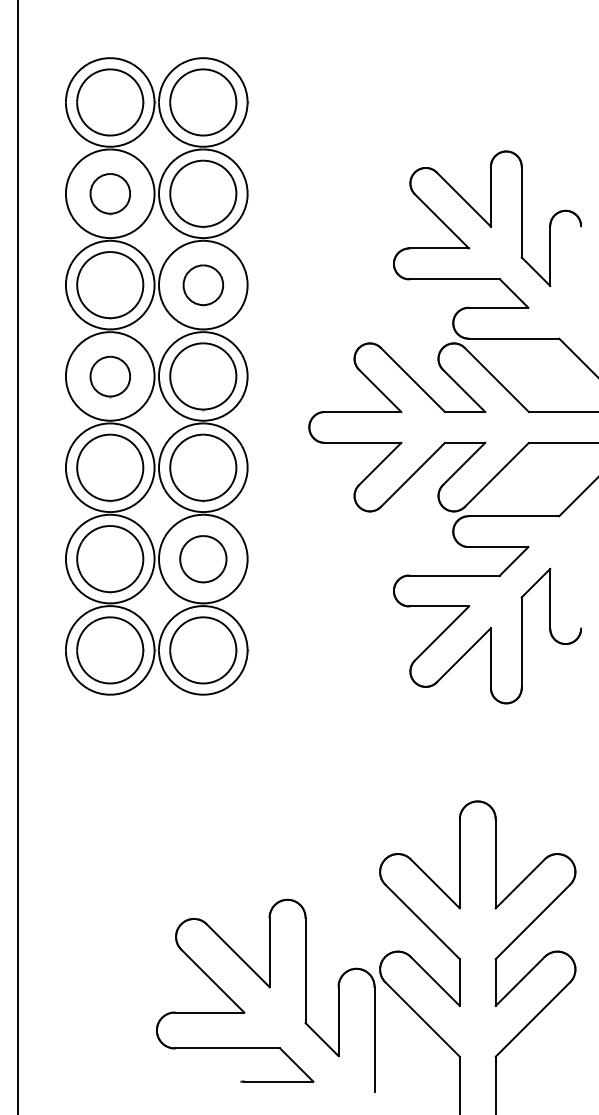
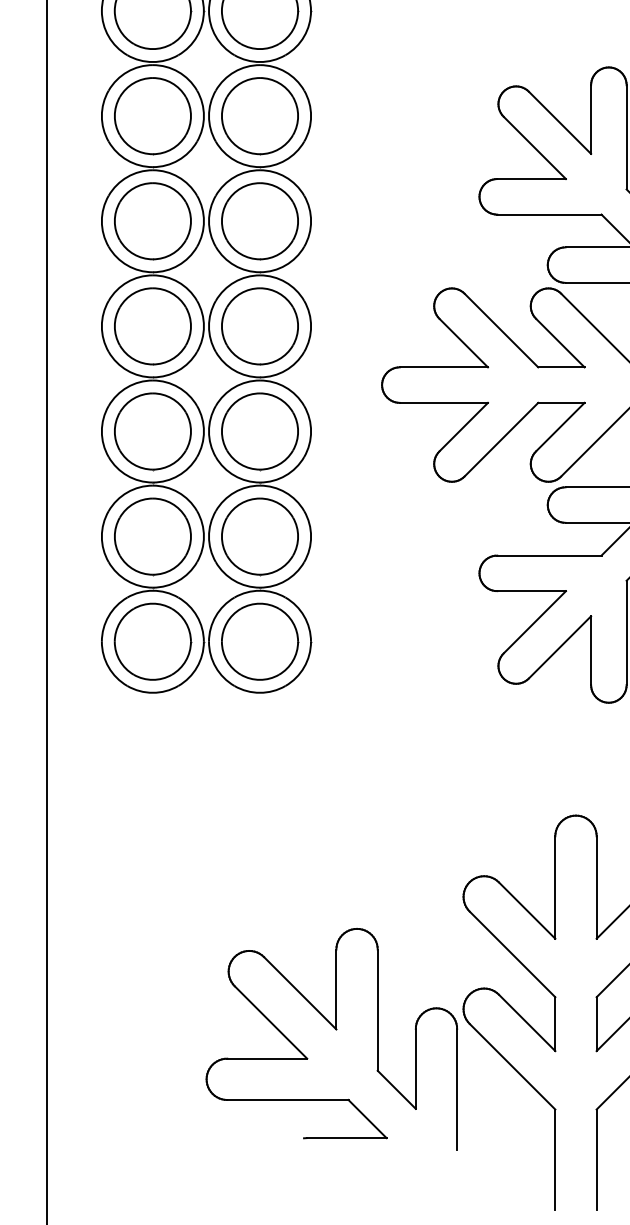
part: (110, 193) -> (153, 115), size x1.67
part: (203, 285) -> (260, 221), size x1.67
part: (110, 376) -> (153, 326), size x1.67
part: (203, 559) -> (260, 537), size x1.43

